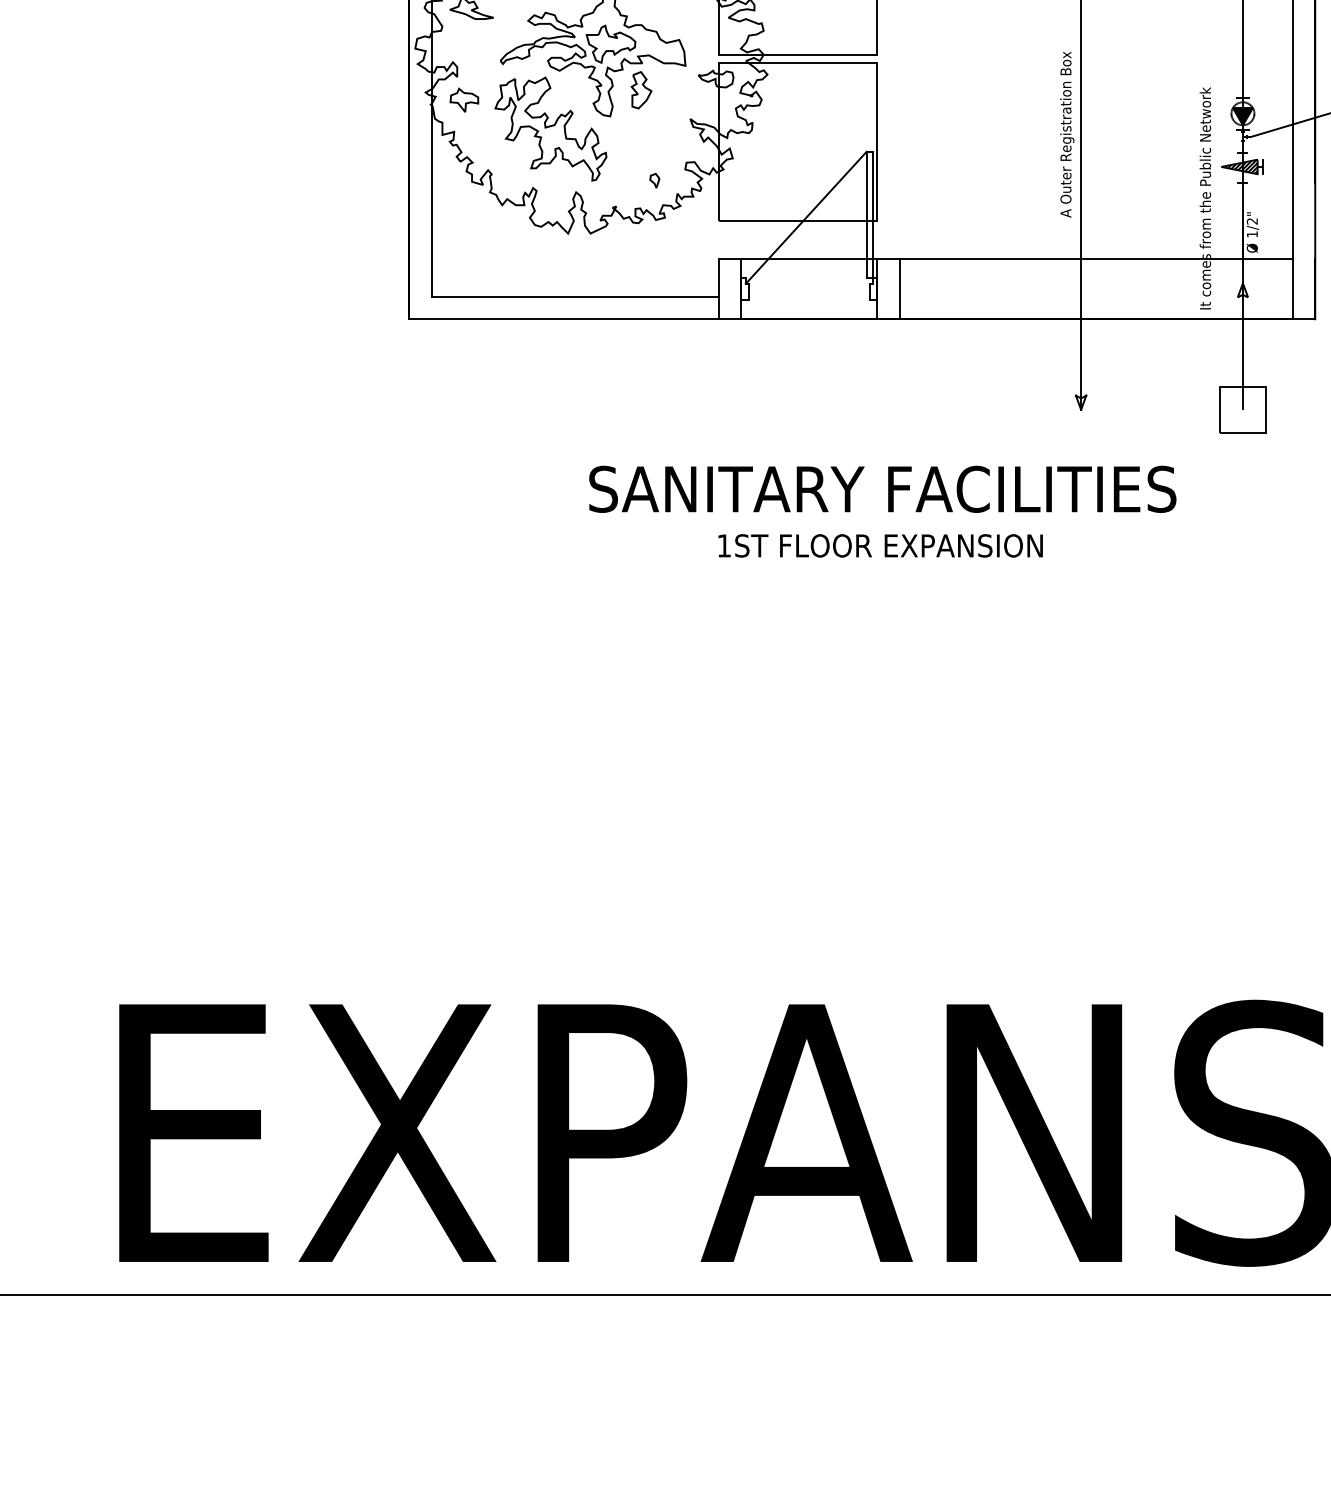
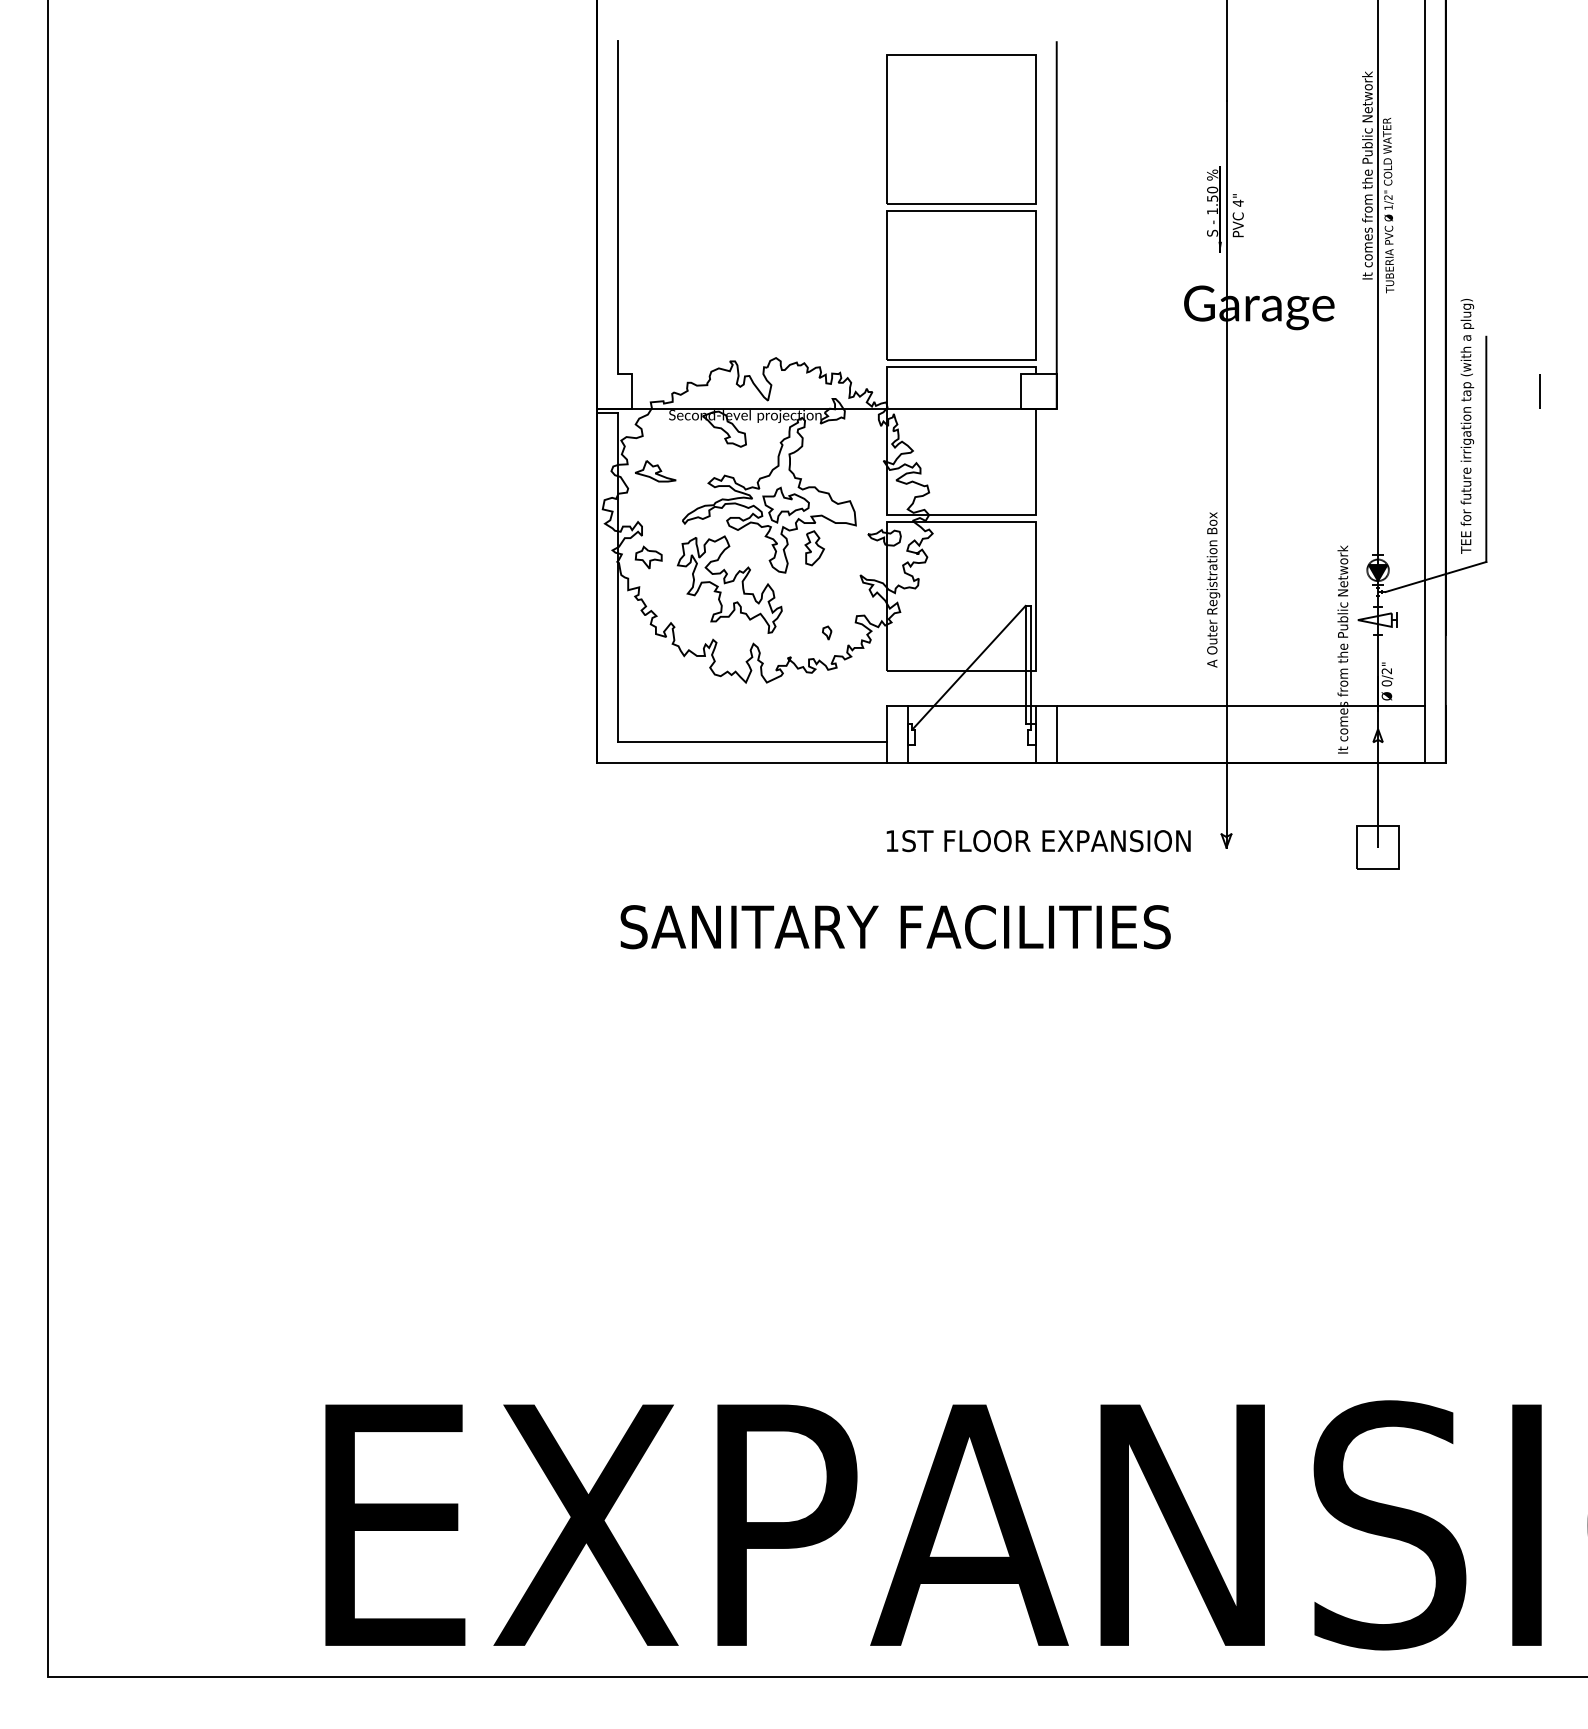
hatch: (1240, 166) -> (1375, 619), removed
text: (1251, 234) -> (1386, 683), 1/2" -> 0/2"
text: (882, 489) -> (895, 927), moved
text: (880, 546) -> (1038, 841), moved

